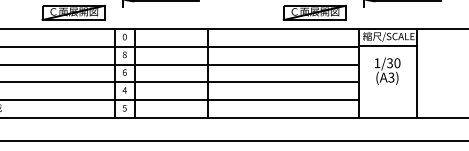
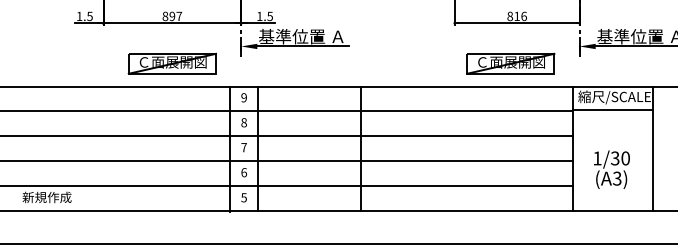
text: (124, 36) -> (243, 97), 0 -> 9
text: (387, 71) -> (611, 169), moved
text: (125, 72) -> (244, 147), 6 -> 7
text: (124, 90) -> (243, 172), 4 -> 6

